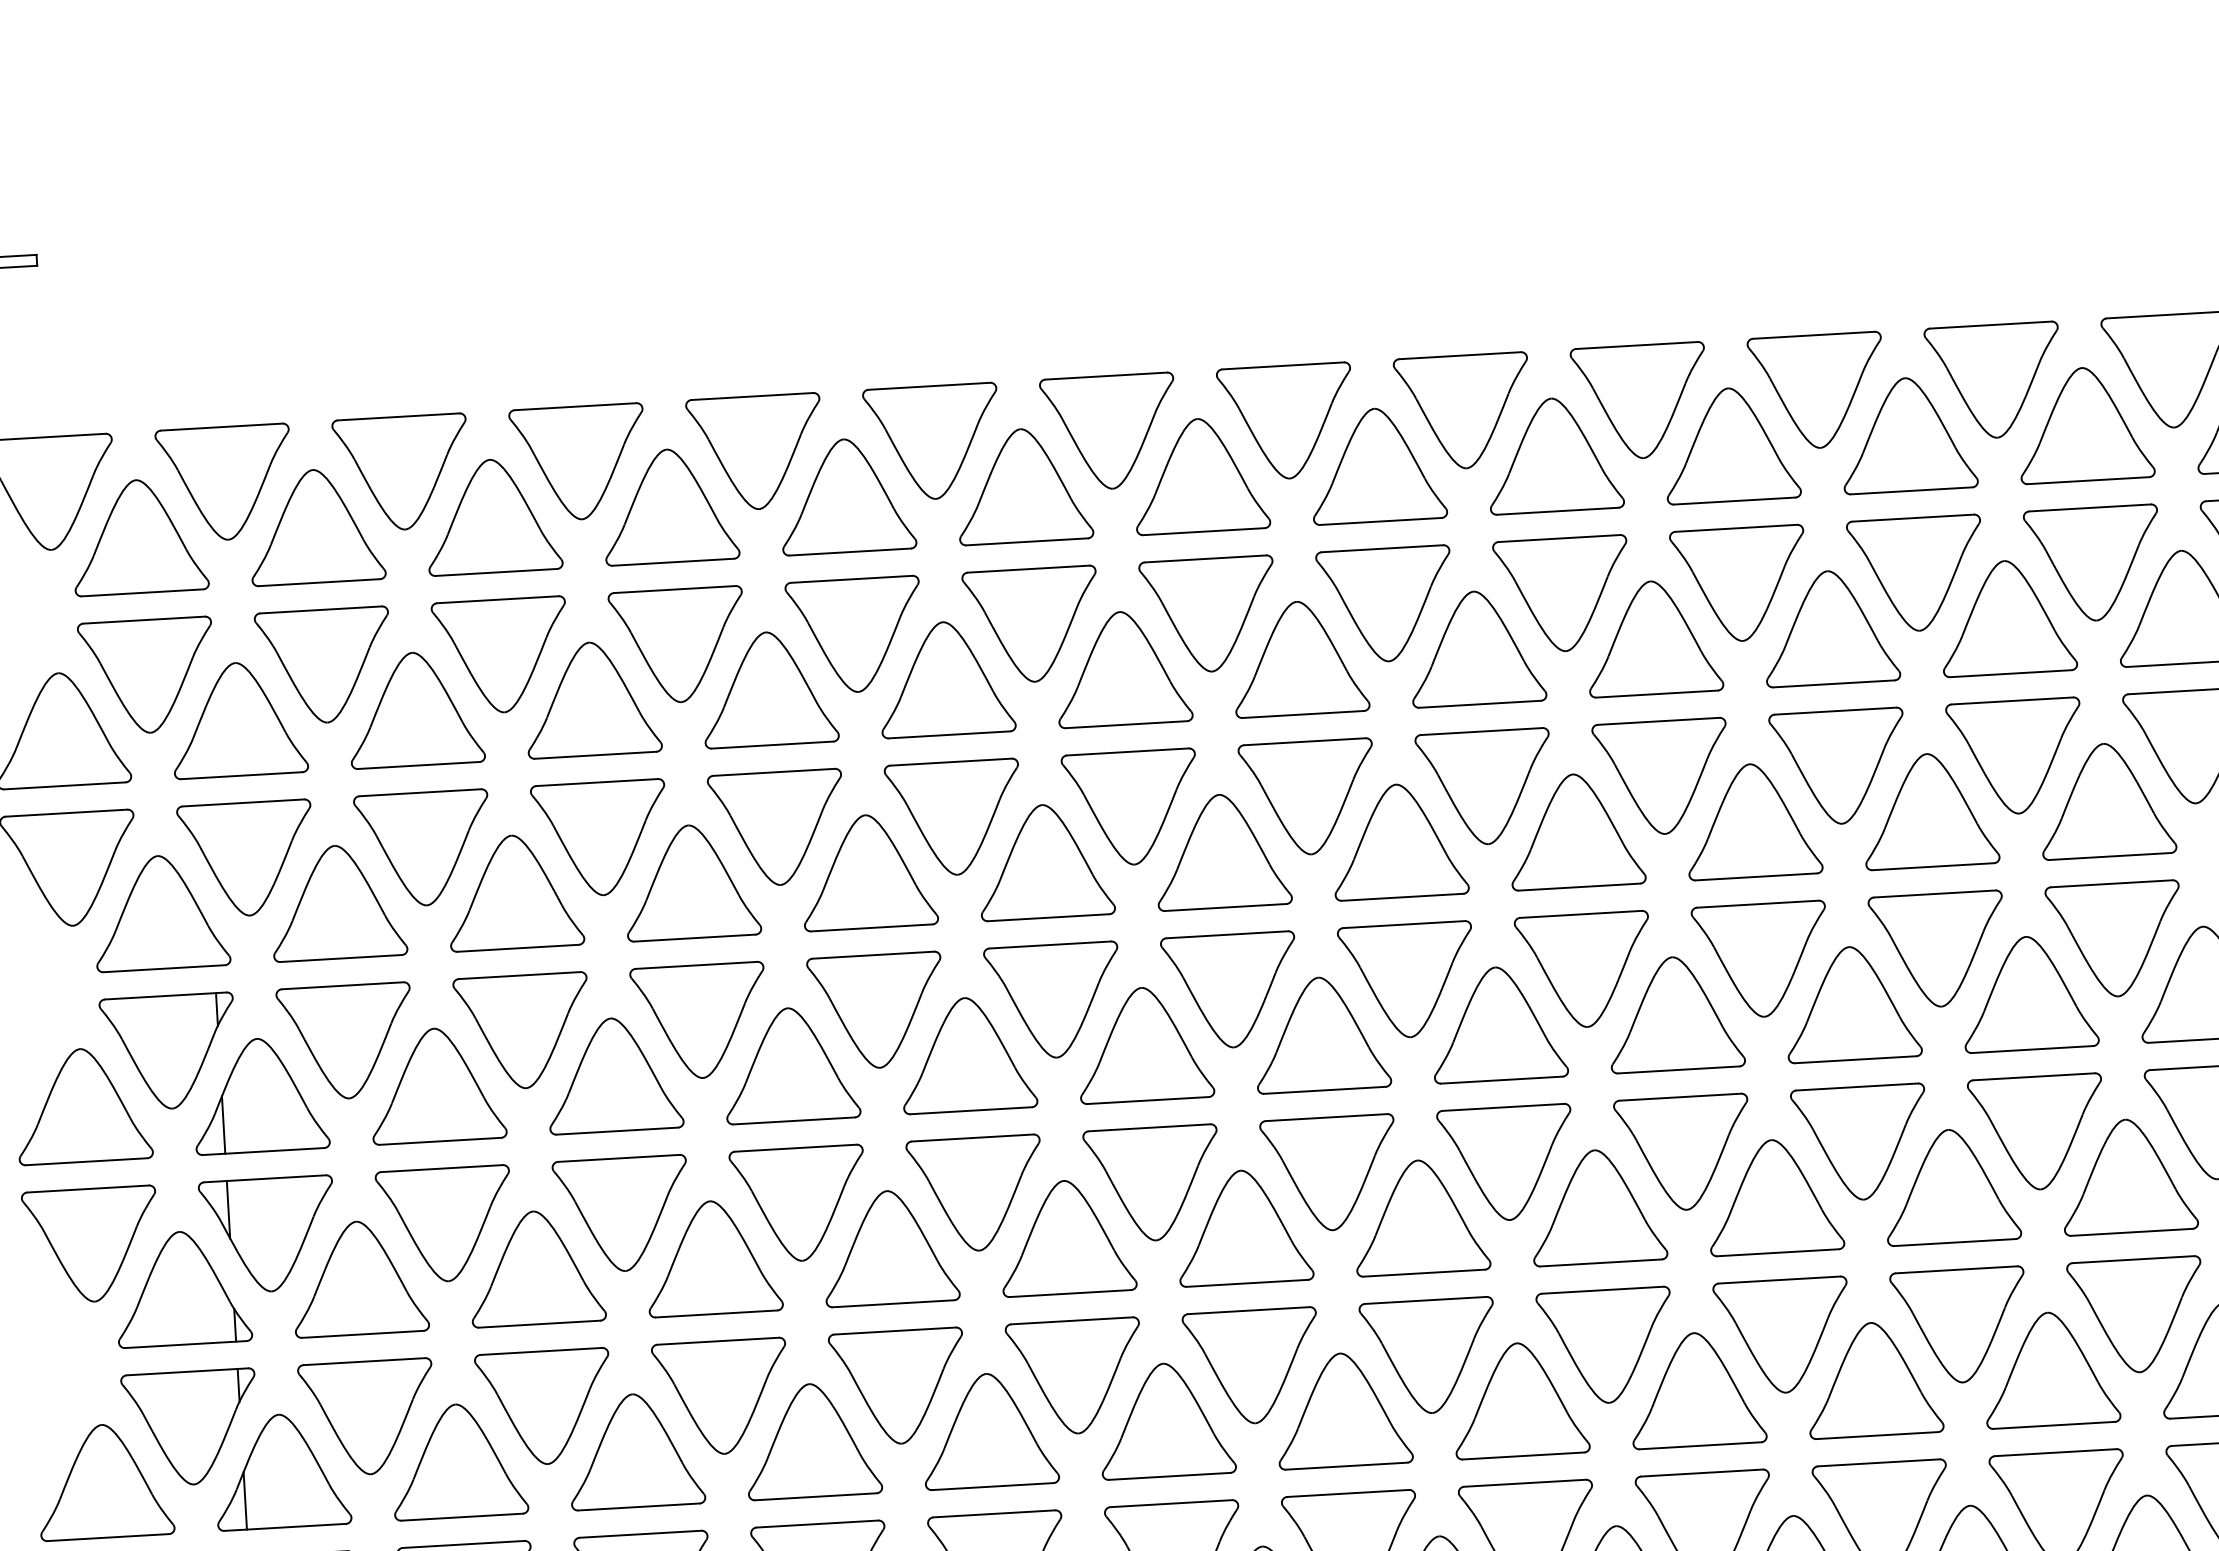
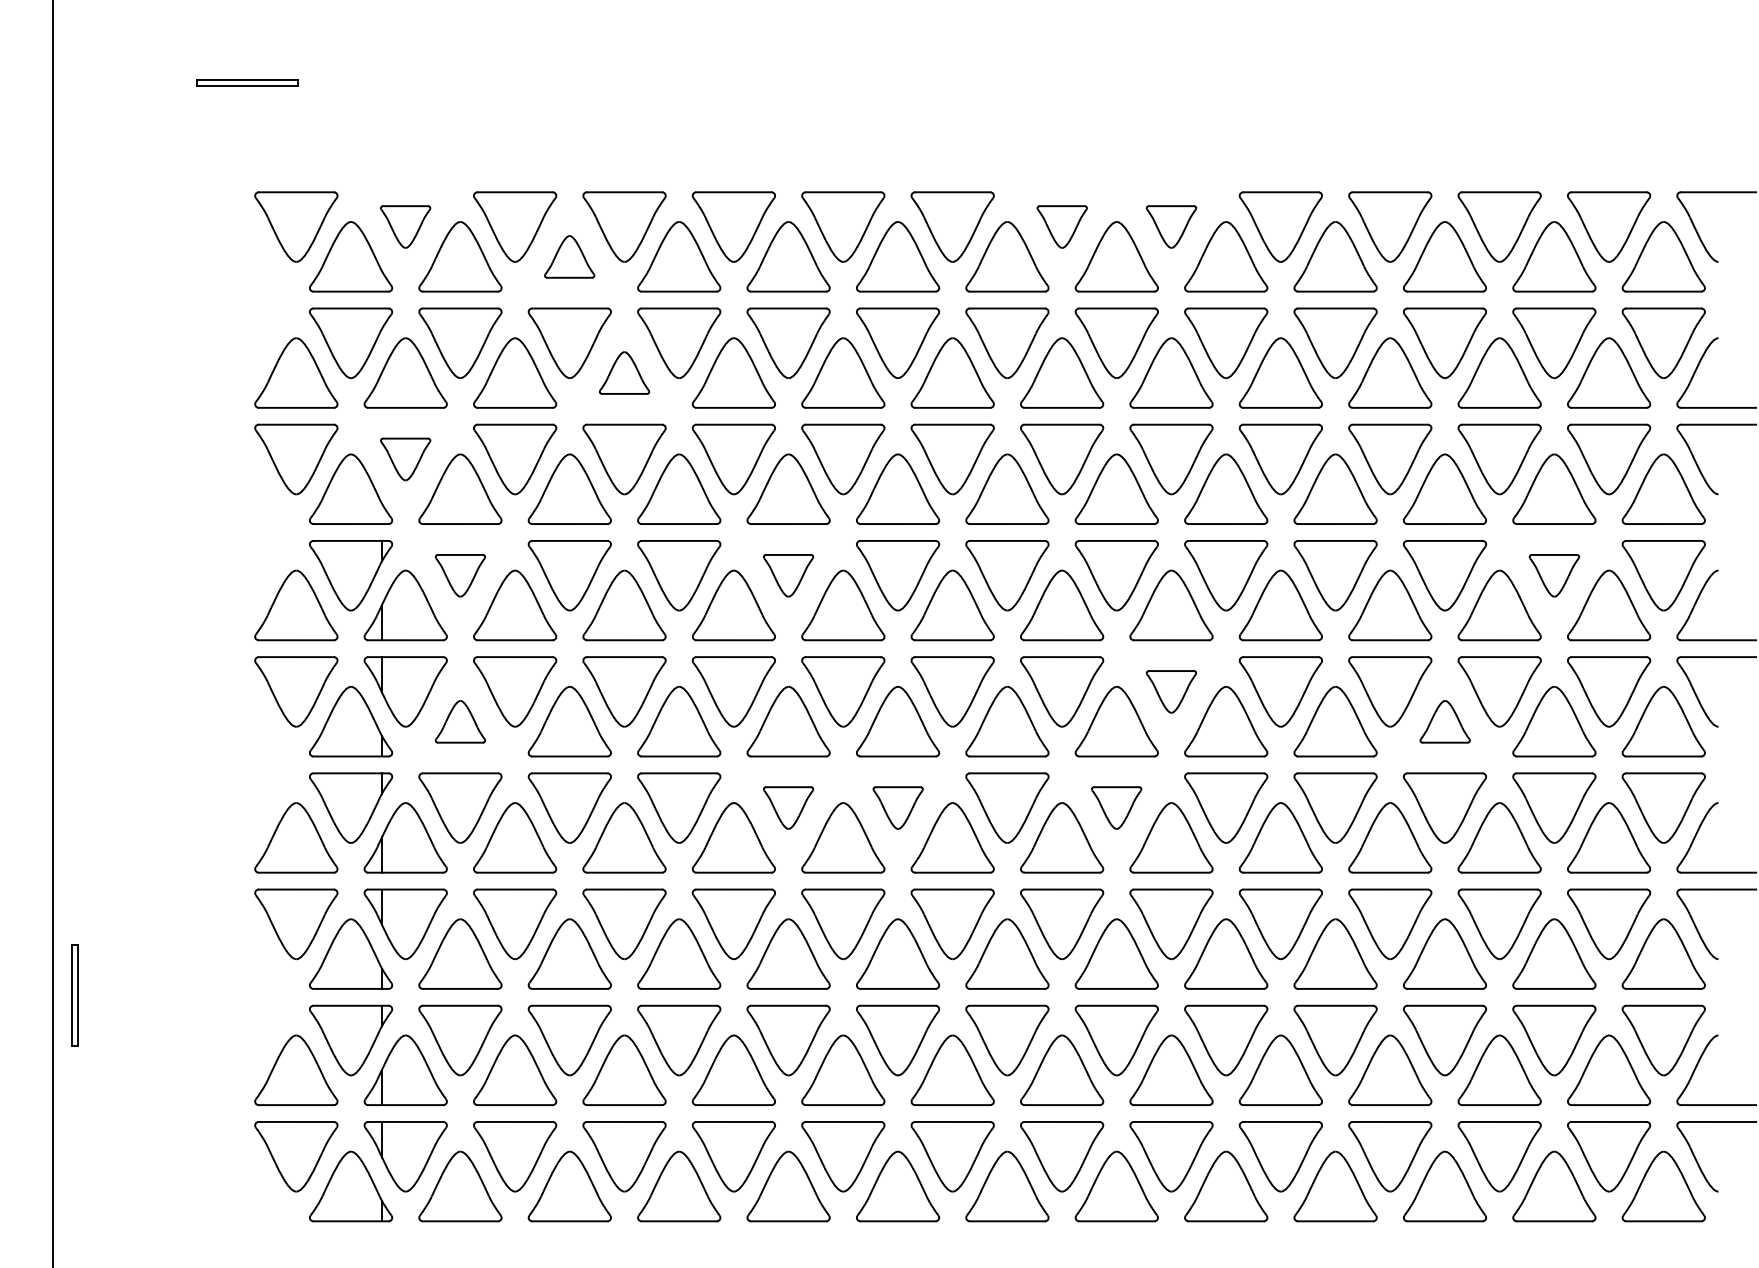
part: (1463, 411) -> (1171, 226), size x0.6
part: (1286, 421) -> (1062, 226), size x0.6
part: (224, 482) -> (405, 226), size x0.6
part: (492, 515) -> (569, 256), size x0.6
part: (592, 698) -> (624, 372), size x0.6
part: (246, 859) -> (405, 459), size x0.6
part: (2115, 939) -> (1554, 575), size x0.6
part: (876, 1011) -> (788, 575), size x0.6
part: (346, 1041) -> (460, 575), size x0.6
part: (1506, 1162) -> (1171, 691), size x0.6
part: (1952, 1185) -> (1445, 721), size x0.6
part: (359, 1277) -> (460, 721), size x0.6
part: (1428, 1355) -> (1116, 807), size x0.6
part: (1075, 1376) -> (898, 807), size x0.6
part: (898, 1386) -> (788, 807), size x0.6

